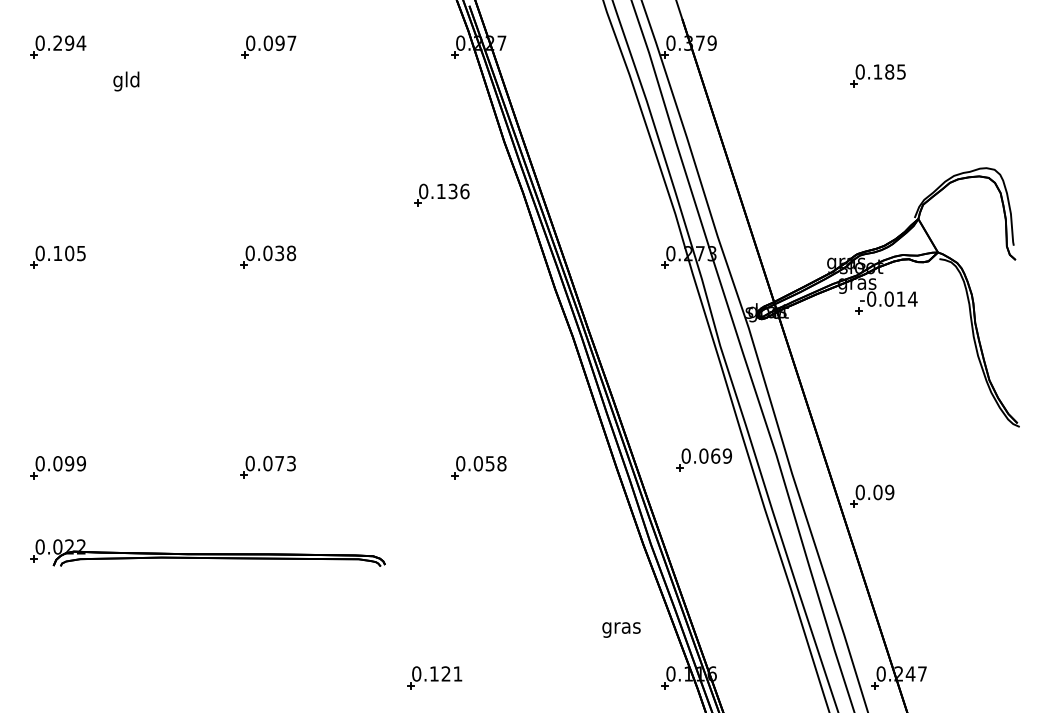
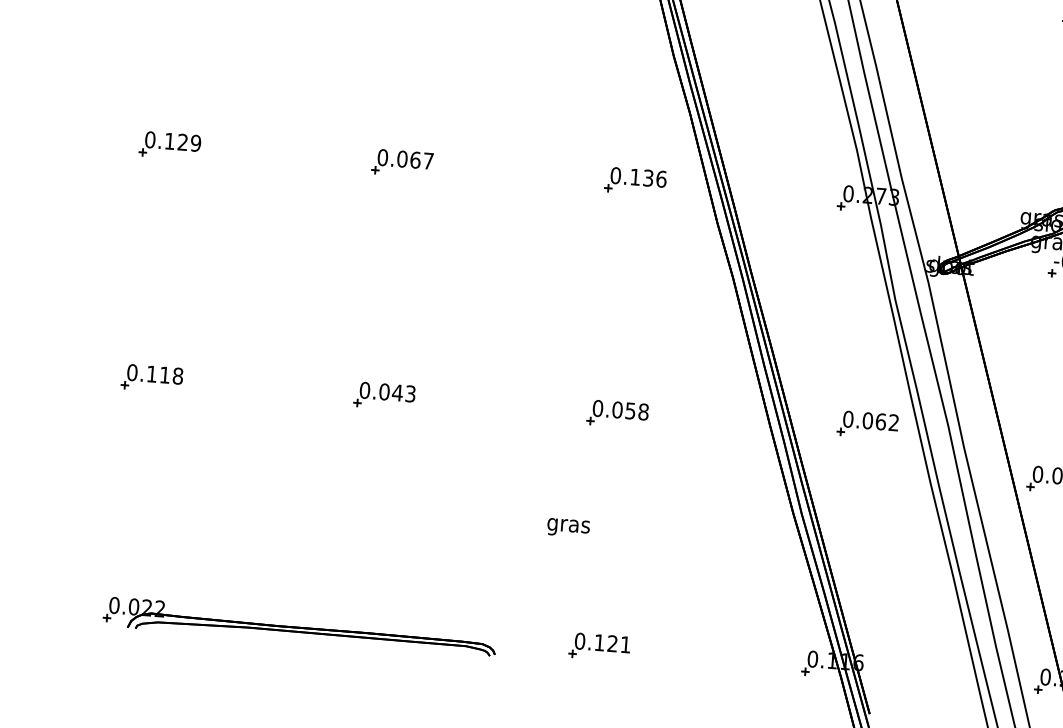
part: (441, 194) -> (635, 180), moved
text: (75, 253) -> (189, 142), 0.105 -> 0.129
text: (285, 253) -> (421, 160), 0.038 -> 0.067
text: (726, 455) -> (892, 422), 0.069 -> 0.062
text: (69, 463) -> (164, 374), 0.099 -> 0.118
text: (279, 463) -> (397, 392), 0.073 -> 0.043
part: (207, 552) -> (299, 625), moved
text: (621, 629) -> (568, 527), moved
part: (434, 677) -> (599, 646), moved

